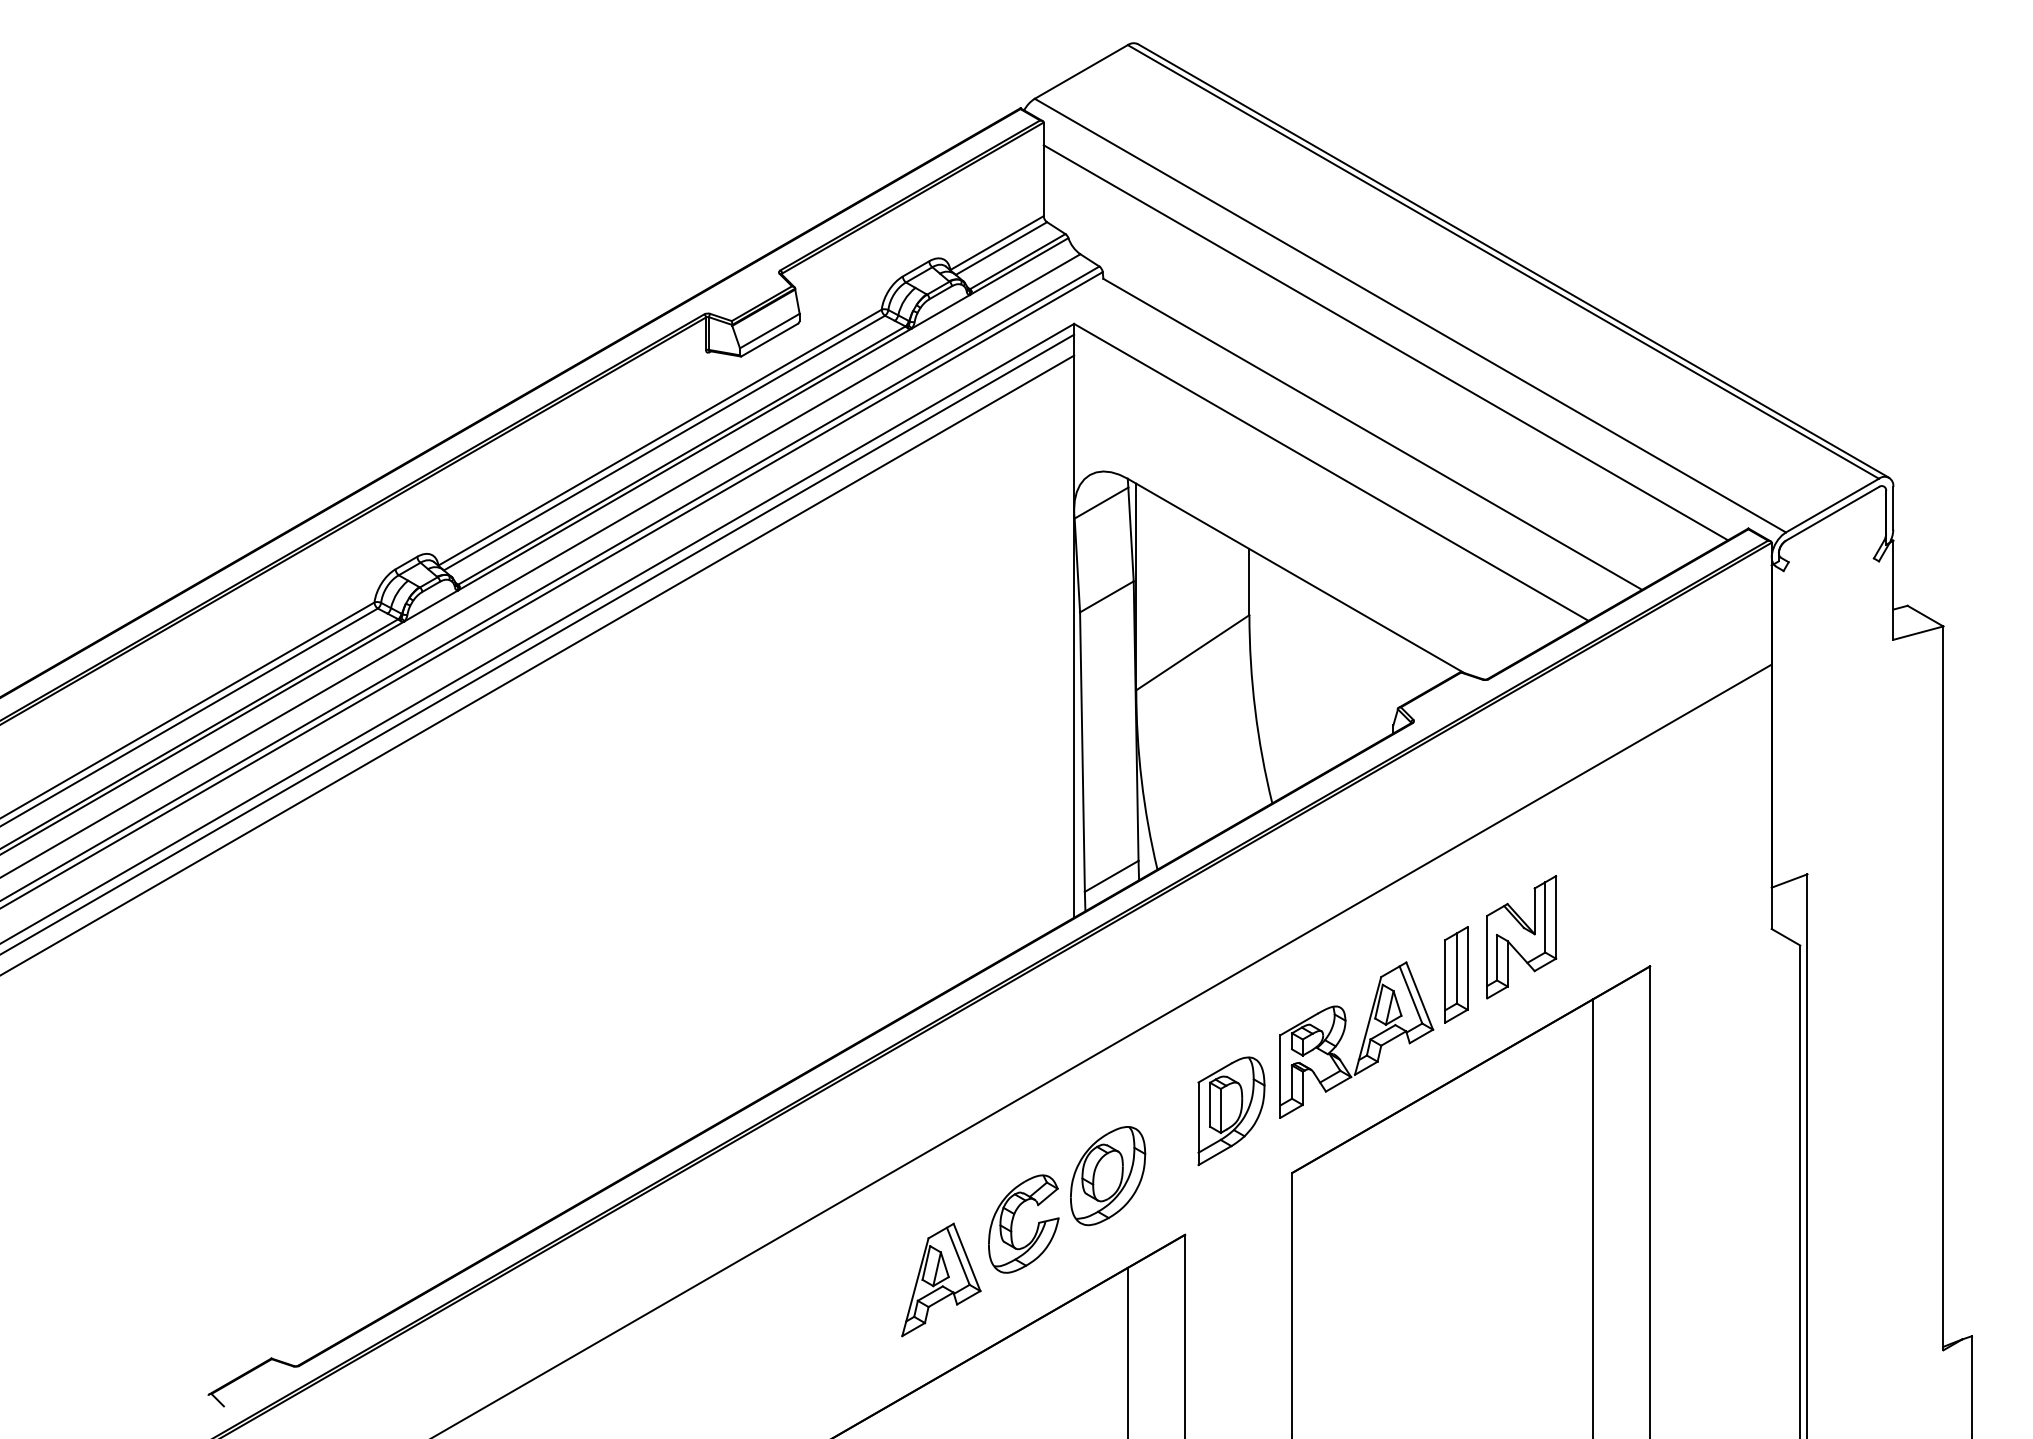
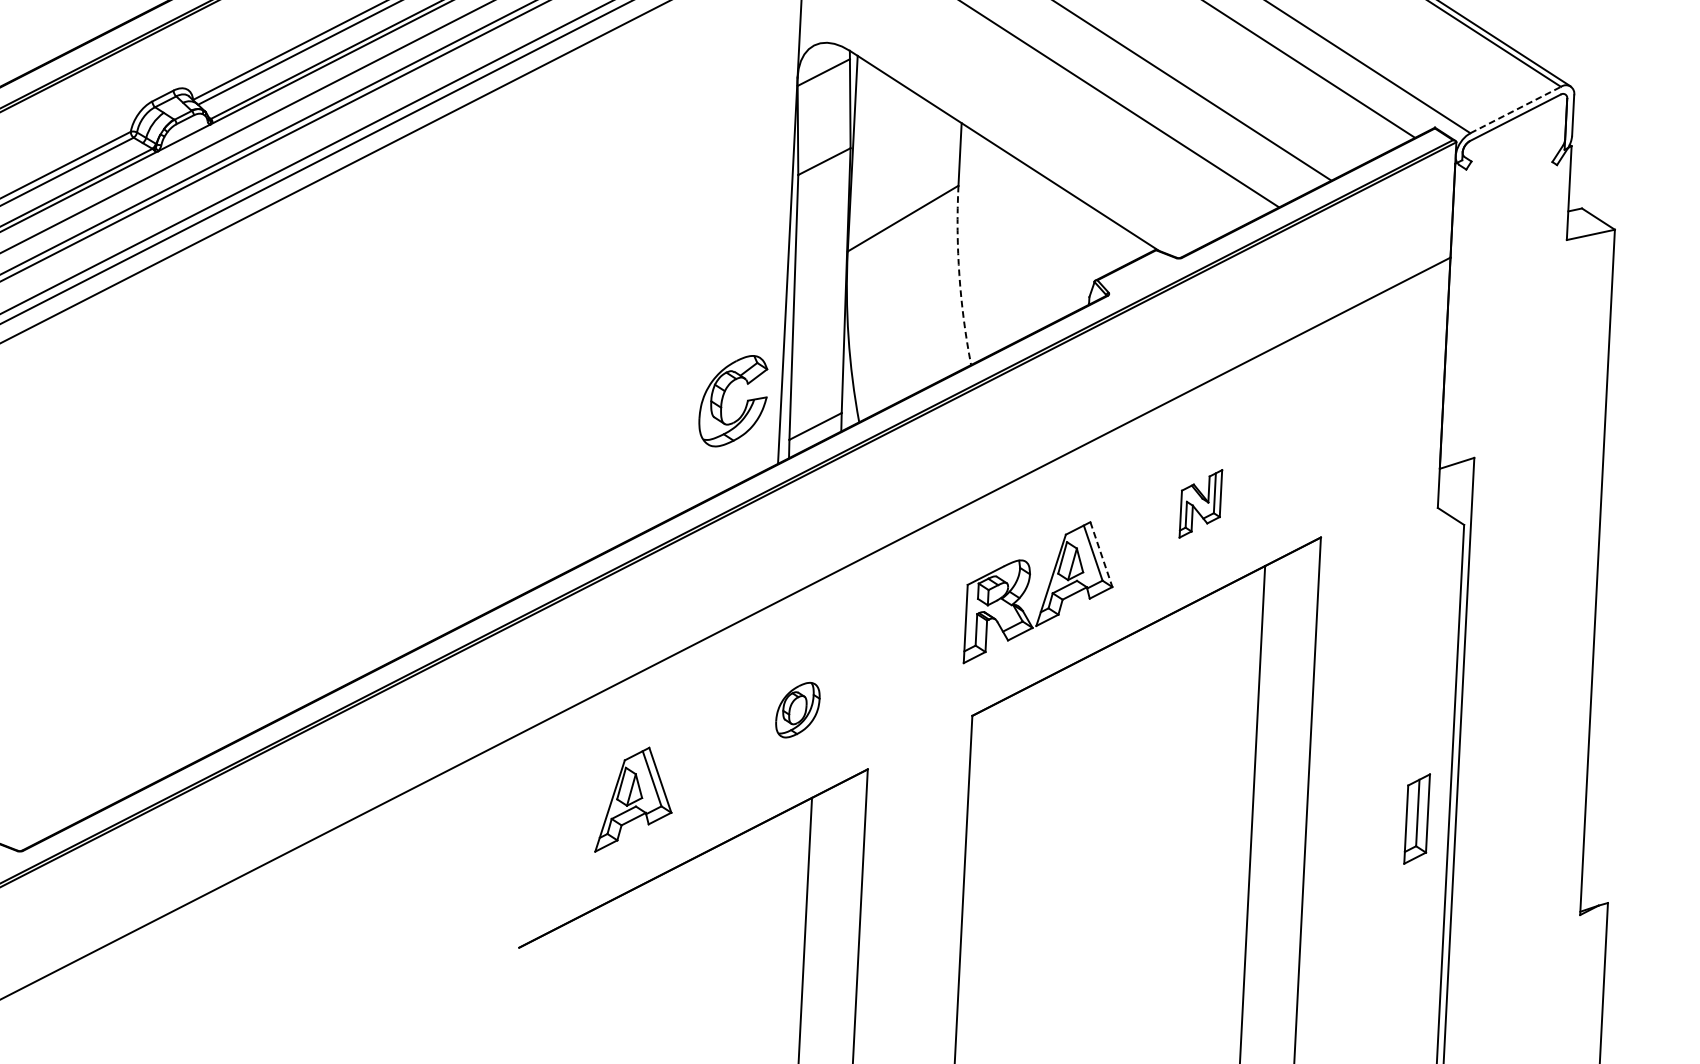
line: (1832, 505) -> (1515, 109), solid -> dashed
arc: (1255, 709) -> (959, 275), solid -> dashed
part: (1521, 937) -> (1200, 503), size x0.6
part: (1456, 974) -> (1417, 818), moved
line: (1419, 996) -> (1101, 554), solid -> dashed
part: (1231, 1111) -> (917, 654), removed
part: (1108, 1176) -> (798, 710), size x0.6
part: (1013, 1220) -> (723, 397), moved

